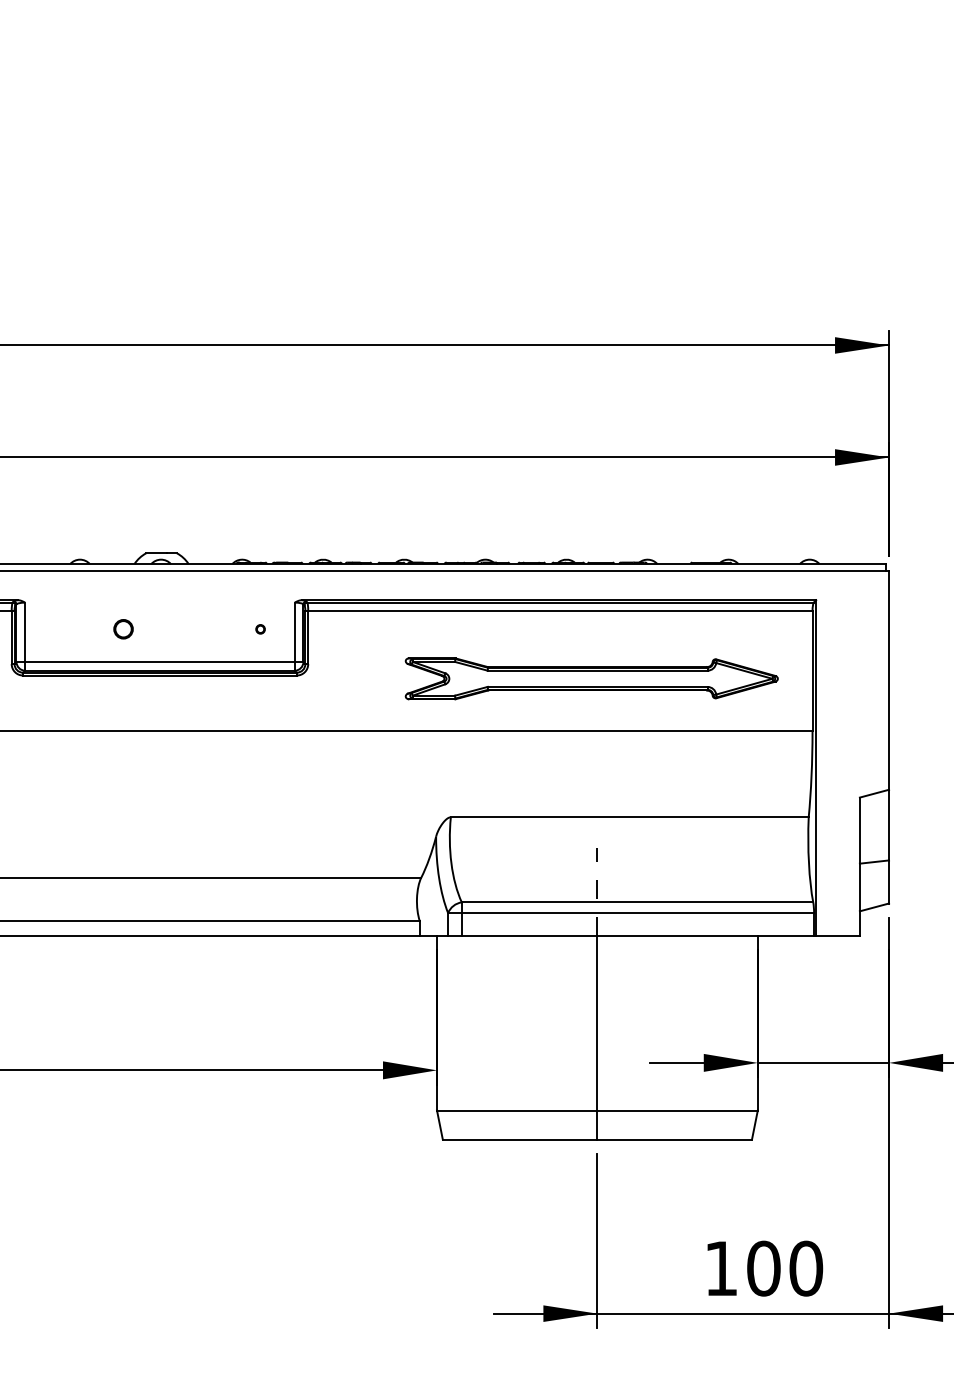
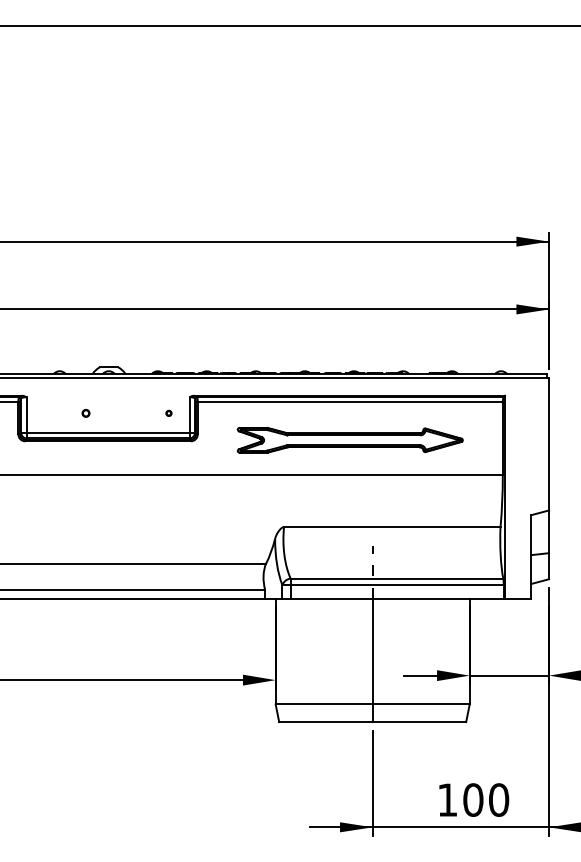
part: (122, 629) -> (85, 413), size x0.62
part: (590, 677) -> (349, 439), moved

